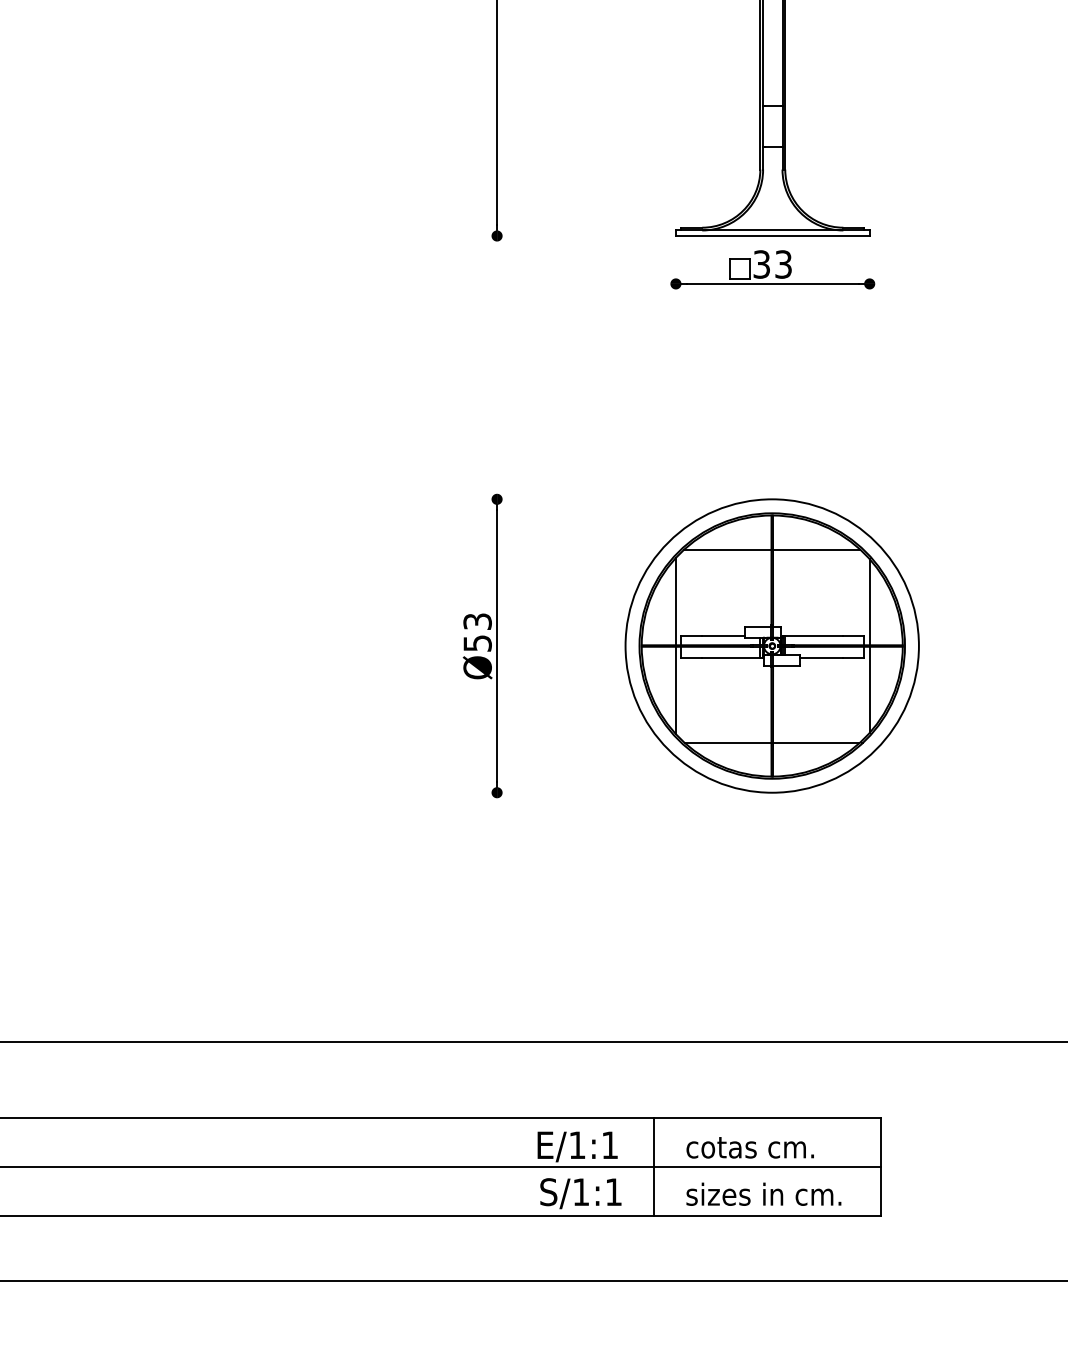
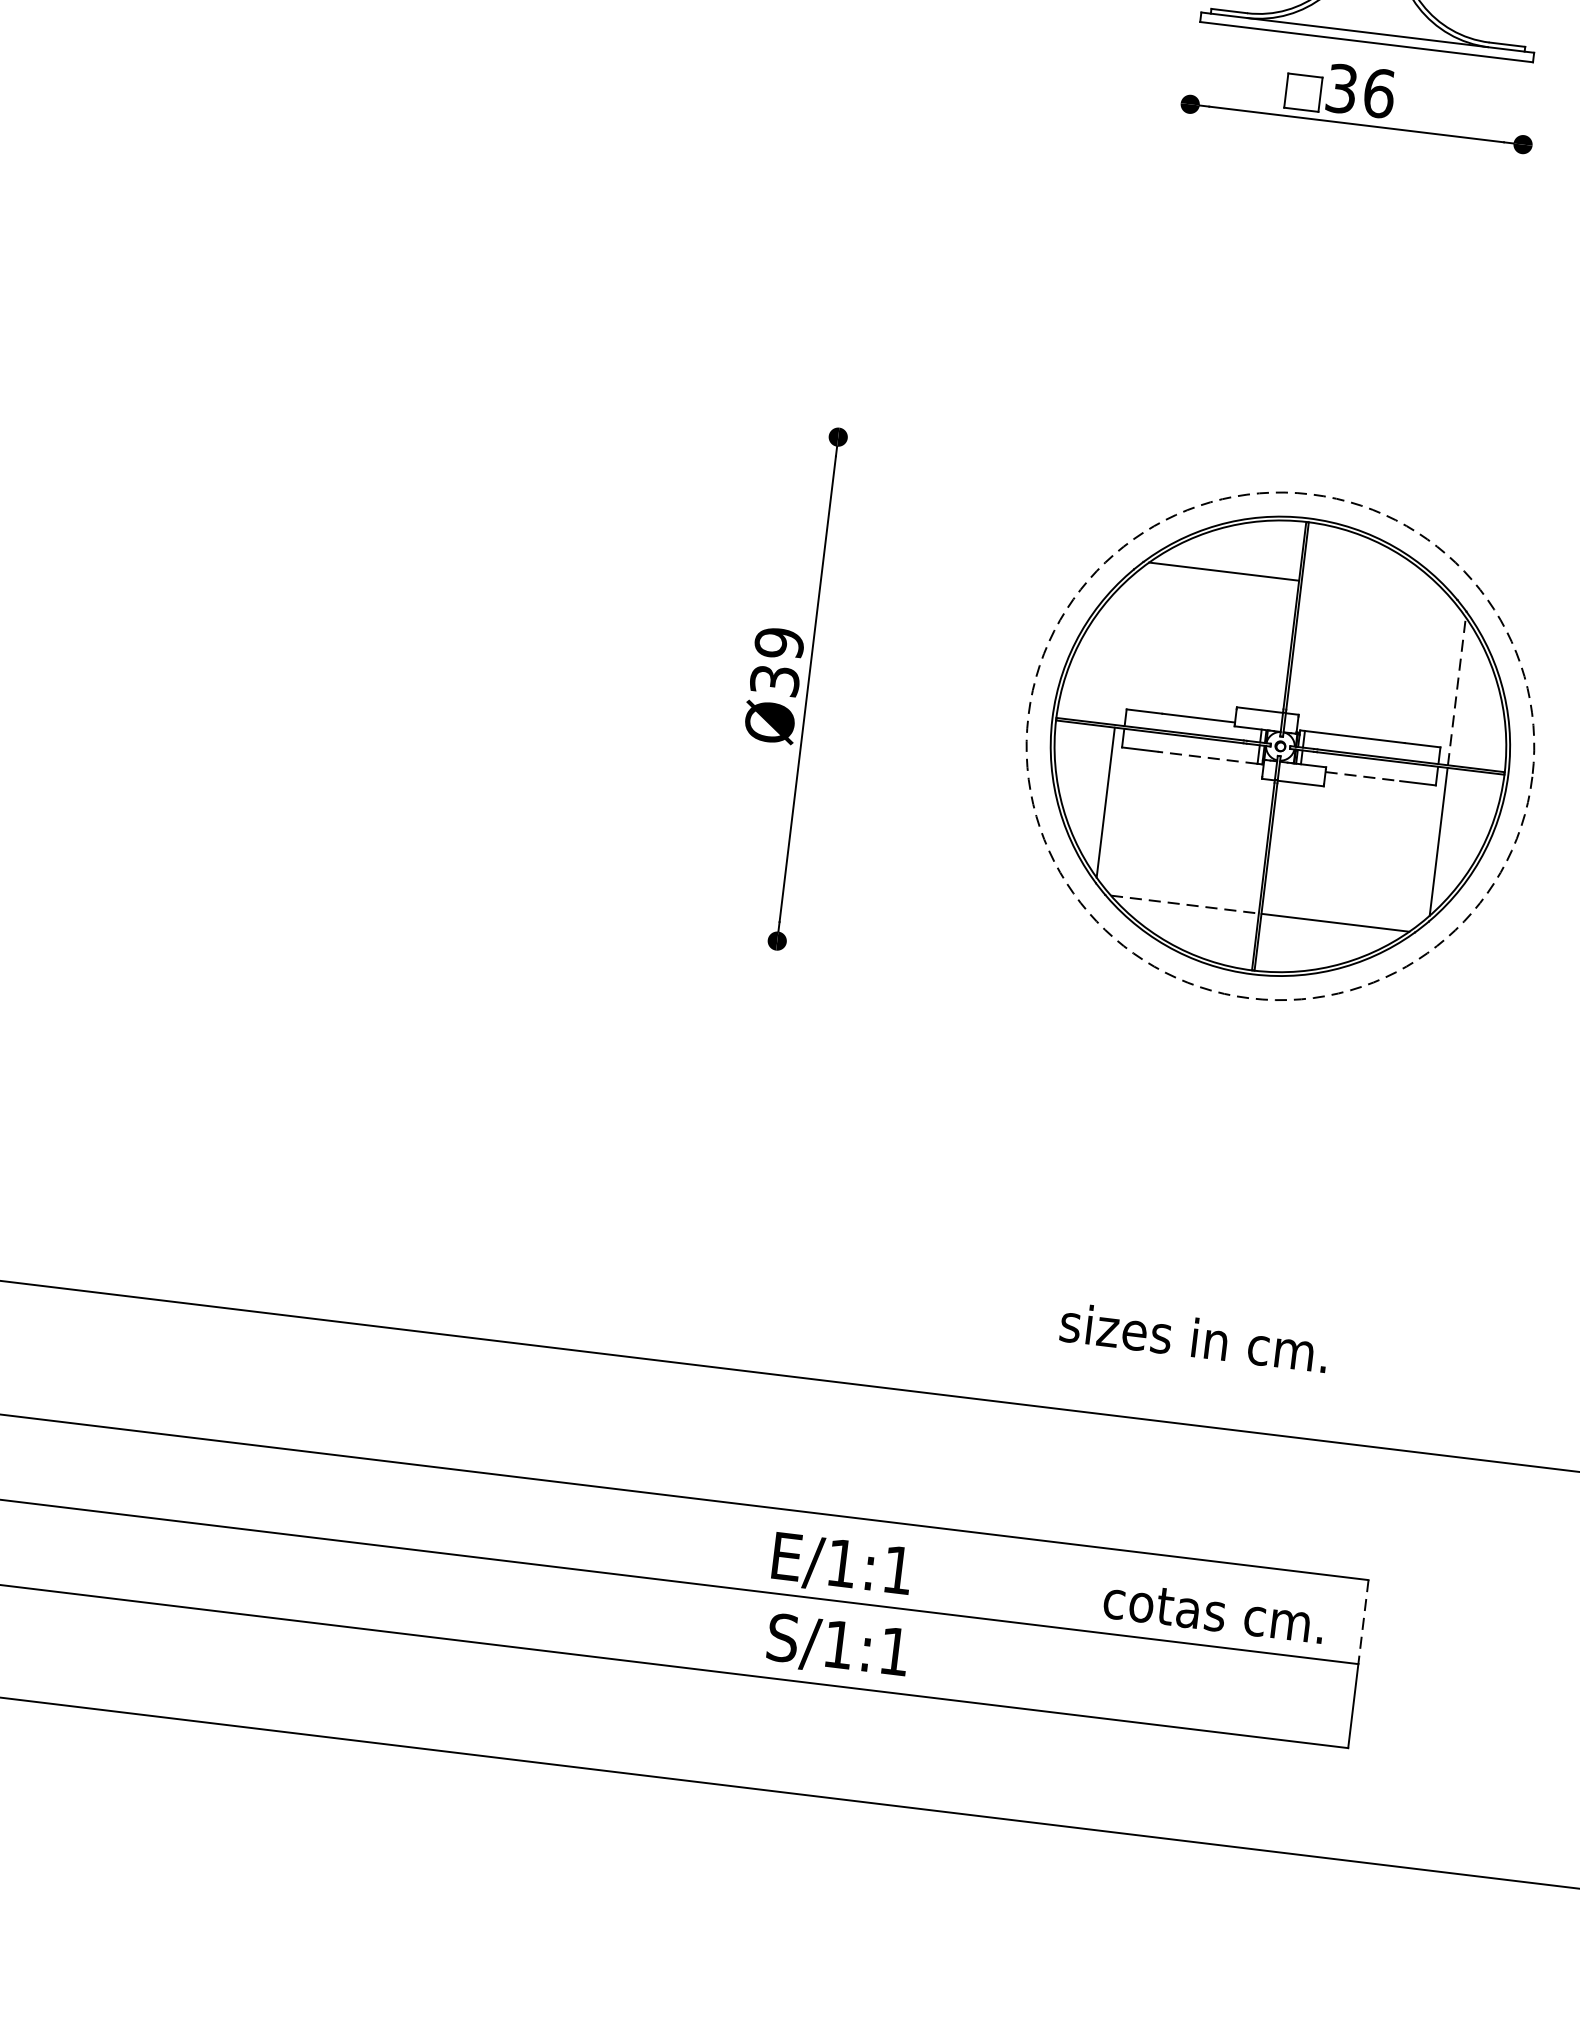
text: (783, 264) -> (1379, 93), 33 -> 36
line: (816, 549) -> (1376, 589), removed
line: (675, 601) -> (1123, 649), removed
line: (869, 601) -> (1456, 690), solid -> dashed
text: (477, 631) -> (777, 660), Ø53 -> Ø39
circle: (771, 645) -> (1279, 745), solid -> dashed
line: (730, 657) -> (1206, 757), solid -> dashed
line: (821, 657) -> (1362, 776), solid -> dashed
line: (728, 743) -> (1185, 904), solid -> dashed
line: (880, 1143) -> (1362, 1623), solid -> dashed
text: (749, 1147) -> (1212, 1612), moved
line: (654, 1167) -> (969, 1617), removed
text: (763, 1193) -> (1193, 1336), moved

